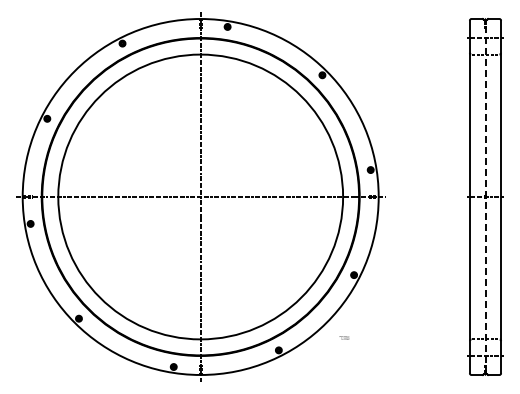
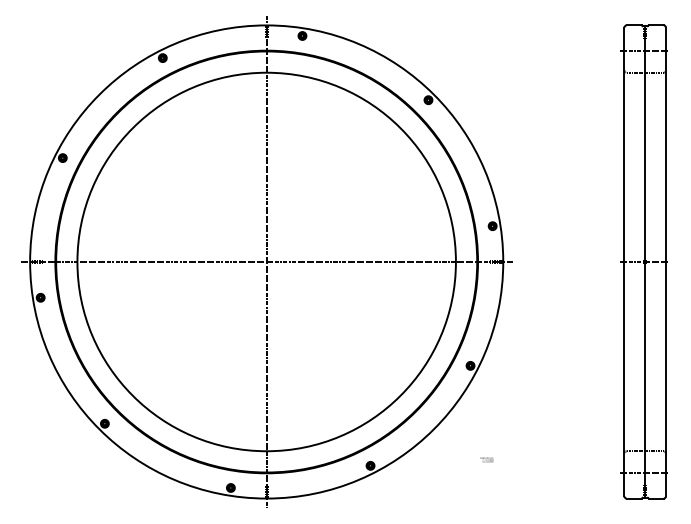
line: (485, 196) -> (645, 261), dashed -> solid
text: (344, 337) -> (487, 459), moved

